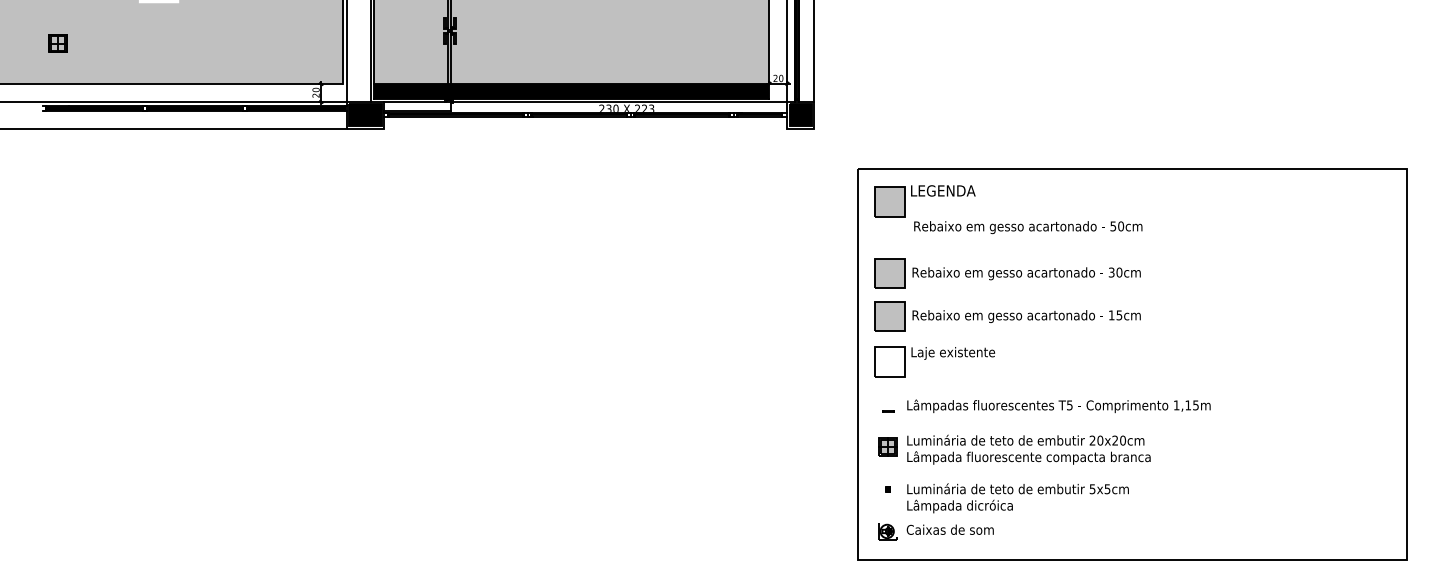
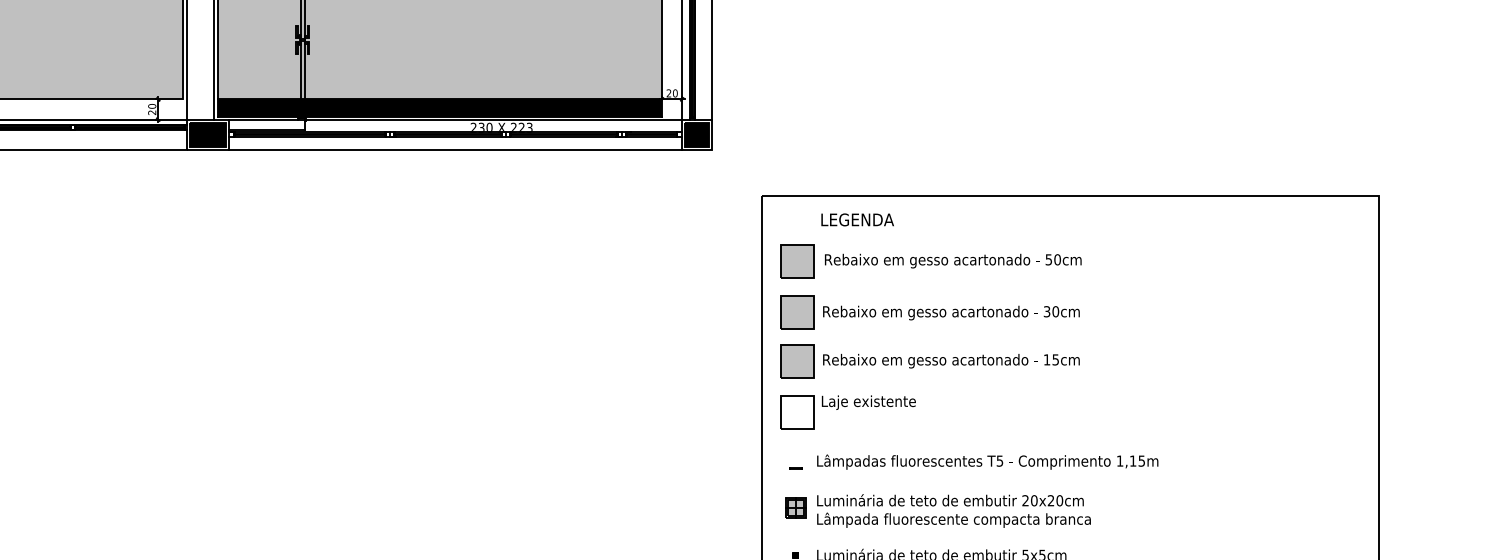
line: (585, 128) -> (455, 149), added
part: (889, 201) -> (797, 261), moved

